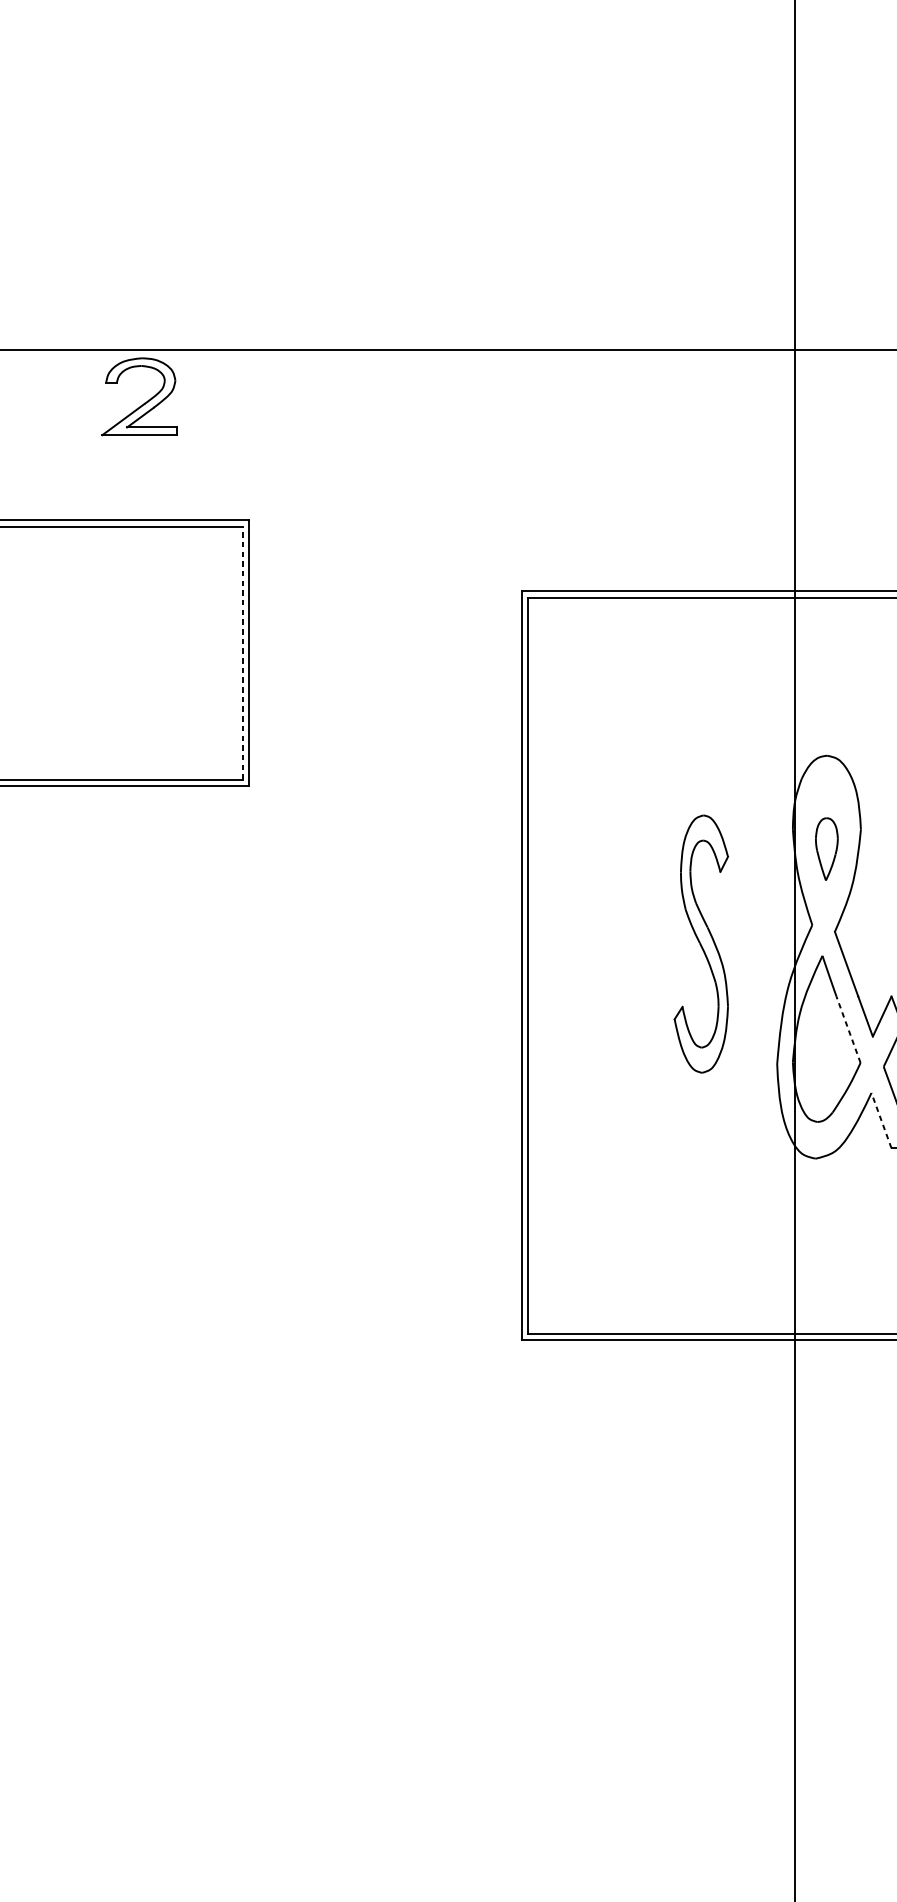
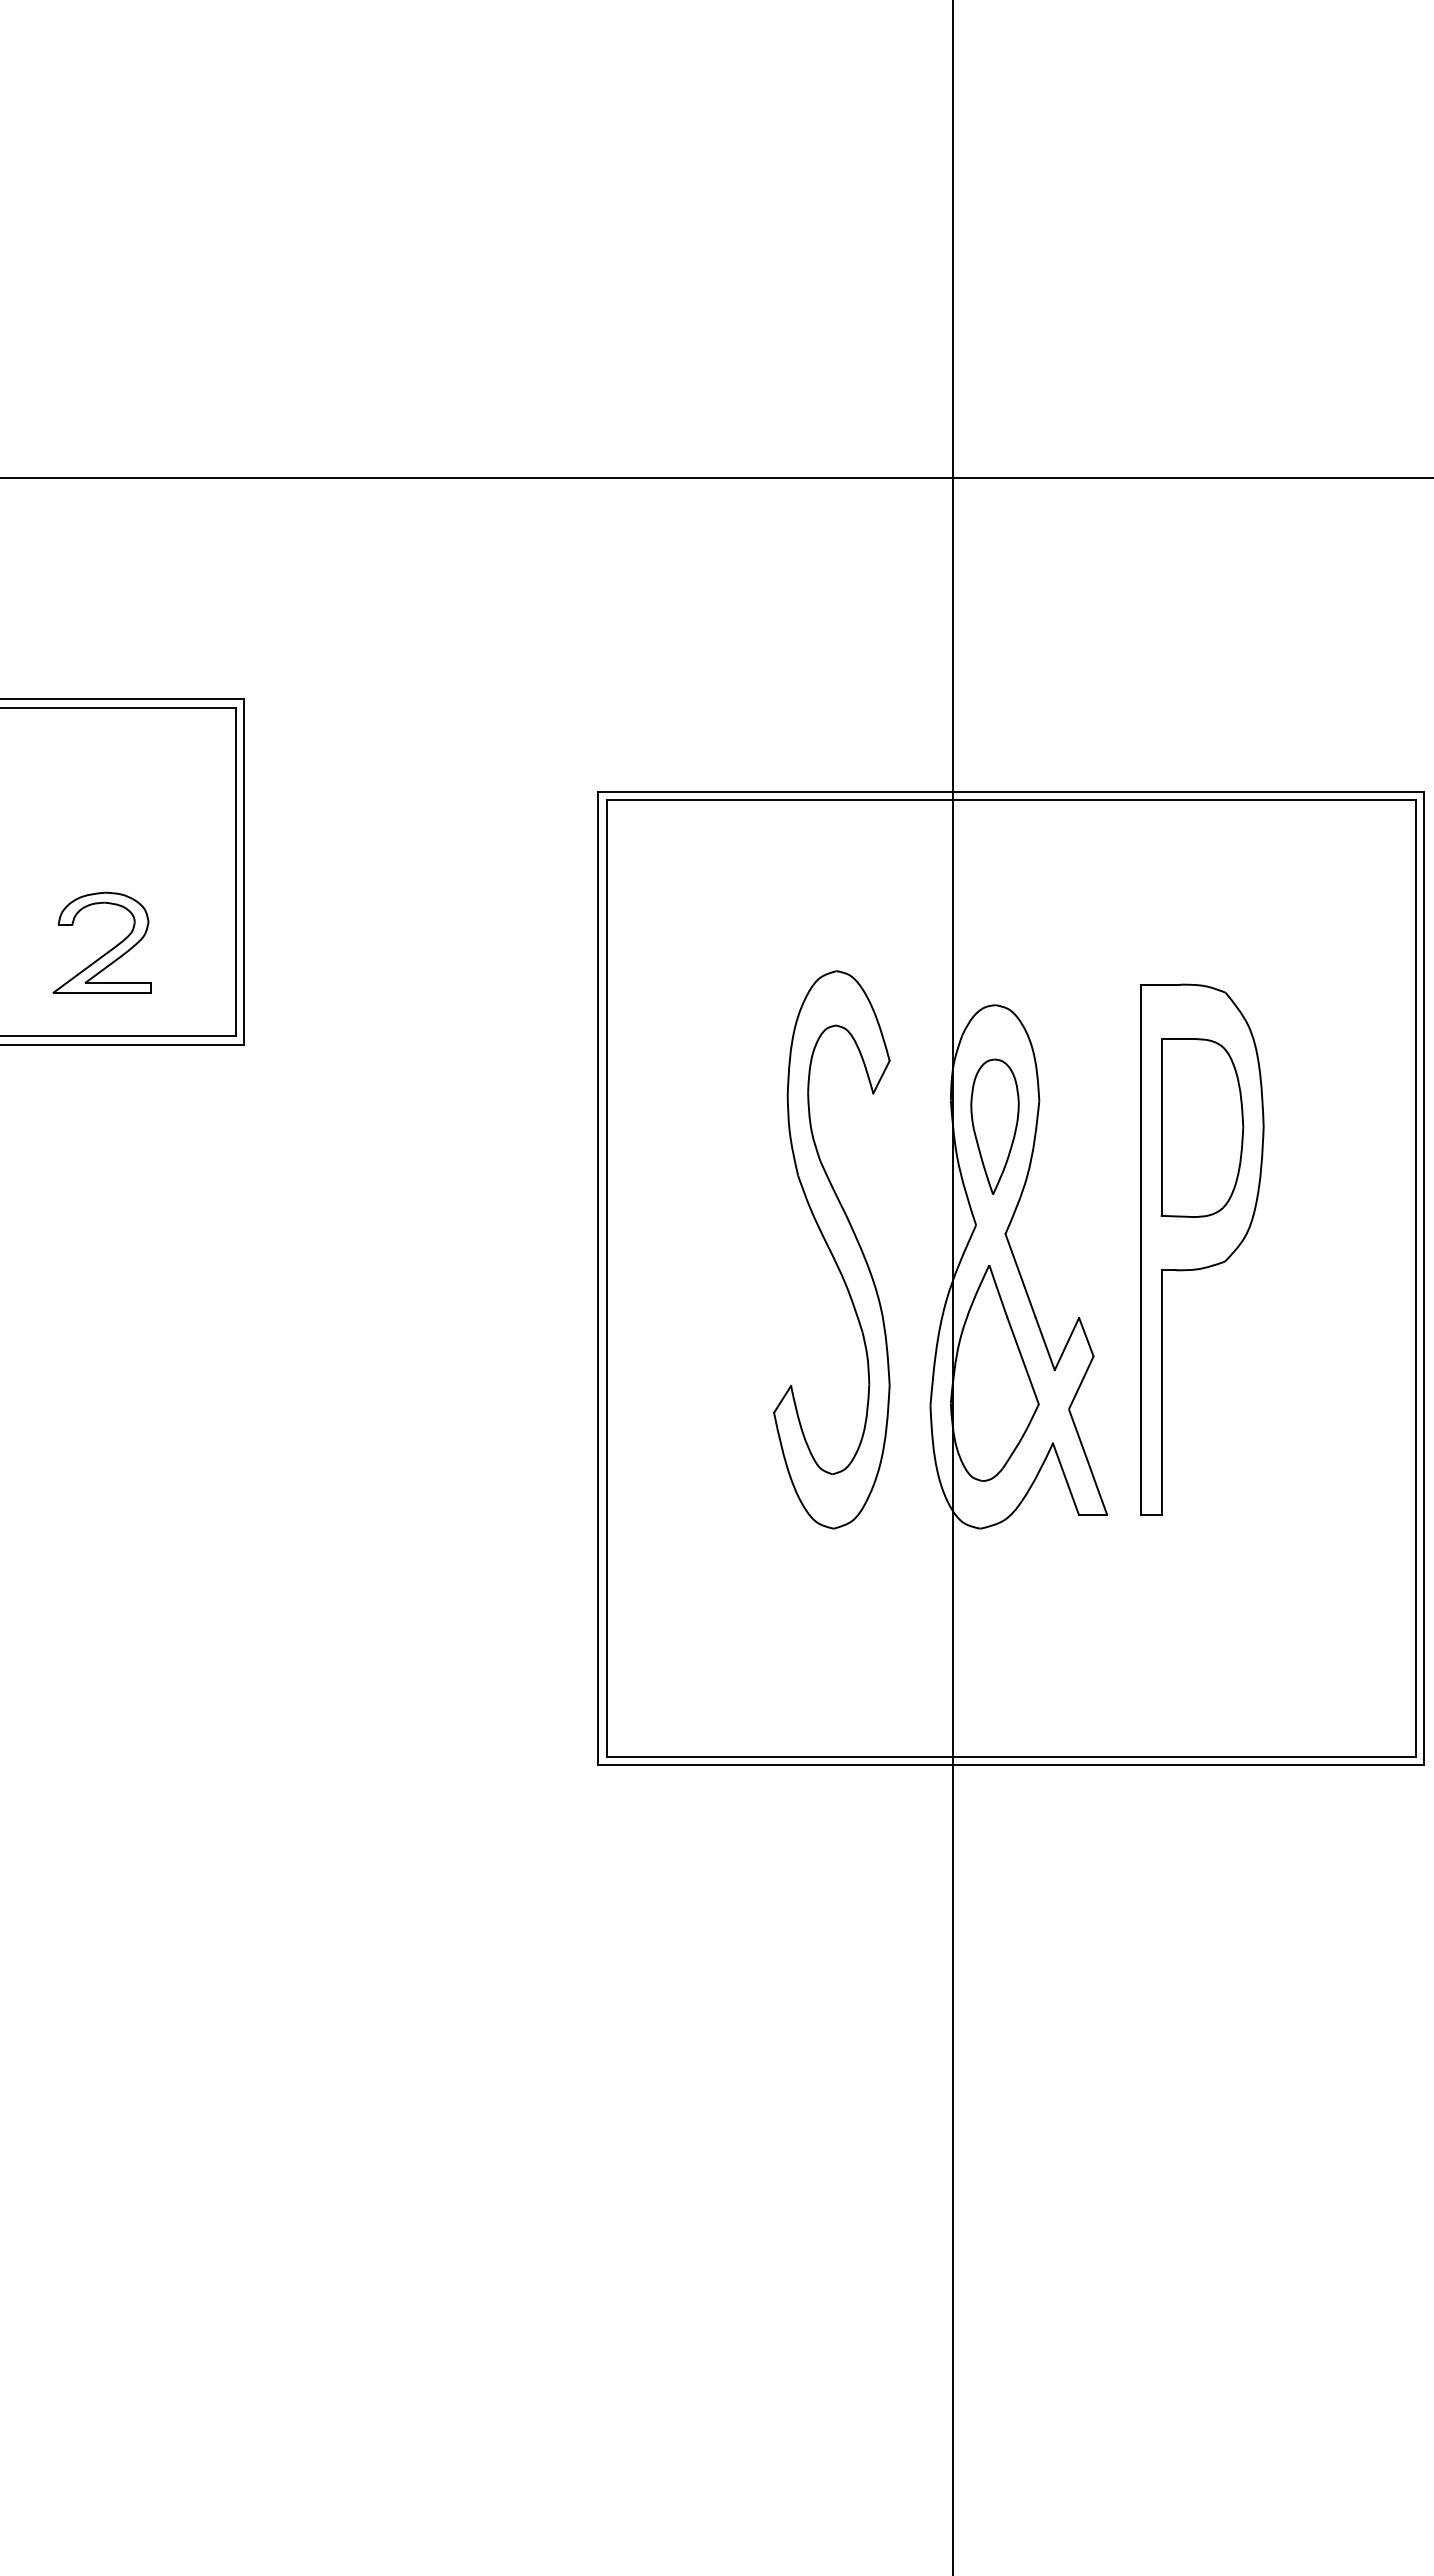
part: (144, 402) -> (108, 950), moved
line: (242, 652) -> (235, 871), dashed -> solid
part: (826, 849) -> (994, 1126), size x1.67
part: (701, 943) -> (831, 1249), size x1.67
line: (848, 1029) -> (1023, 1361), dashed -> solid
line: (881, 1120) -> (1065, 1478), dashed -> solid

